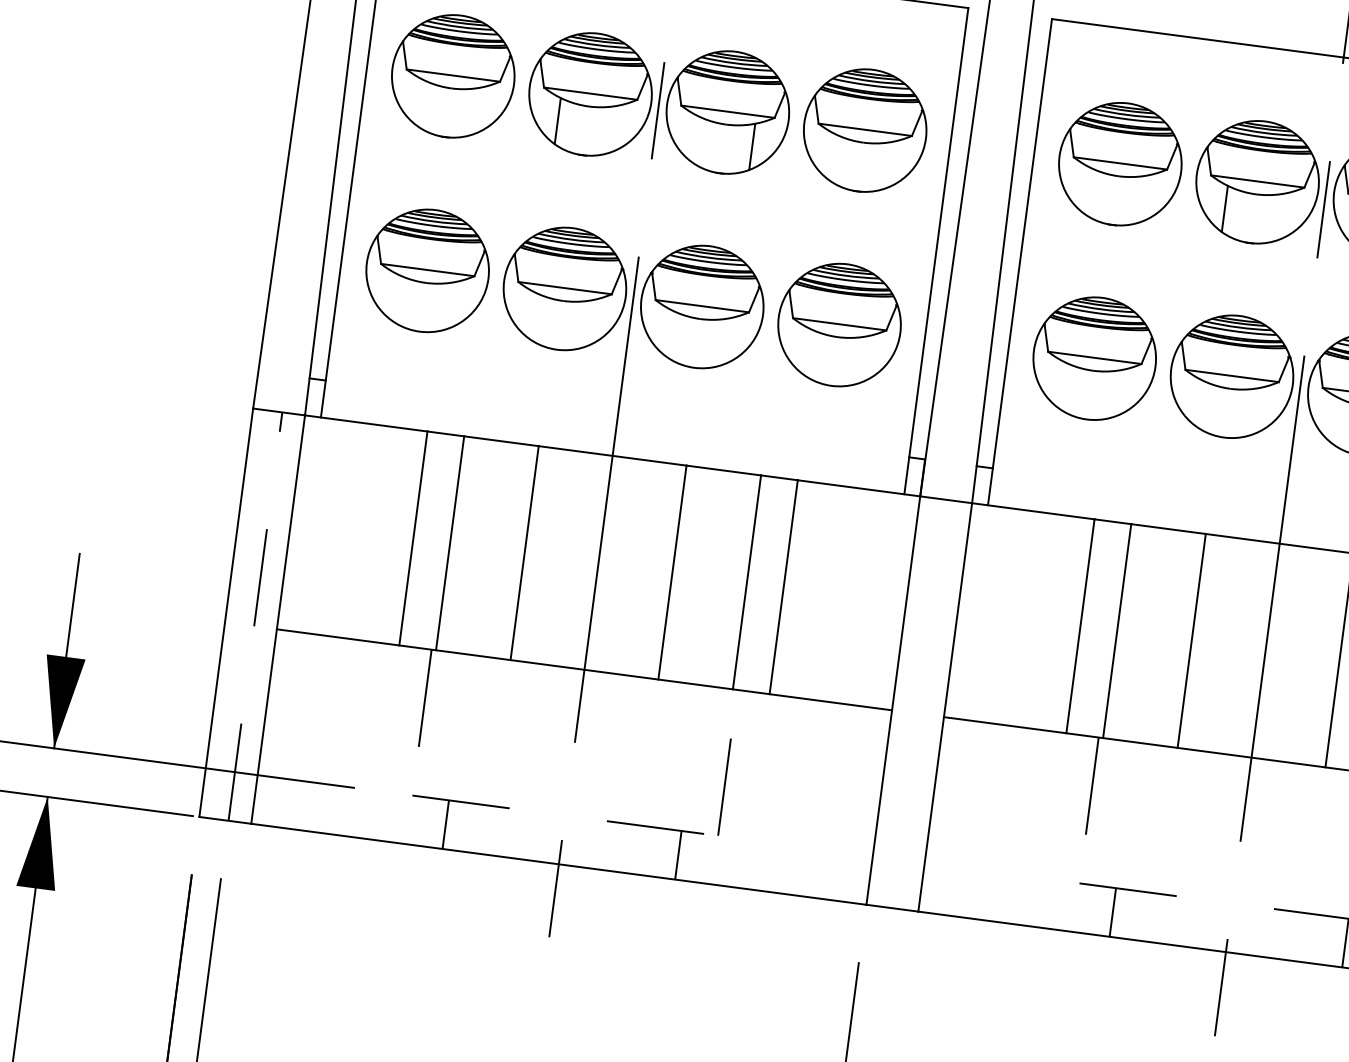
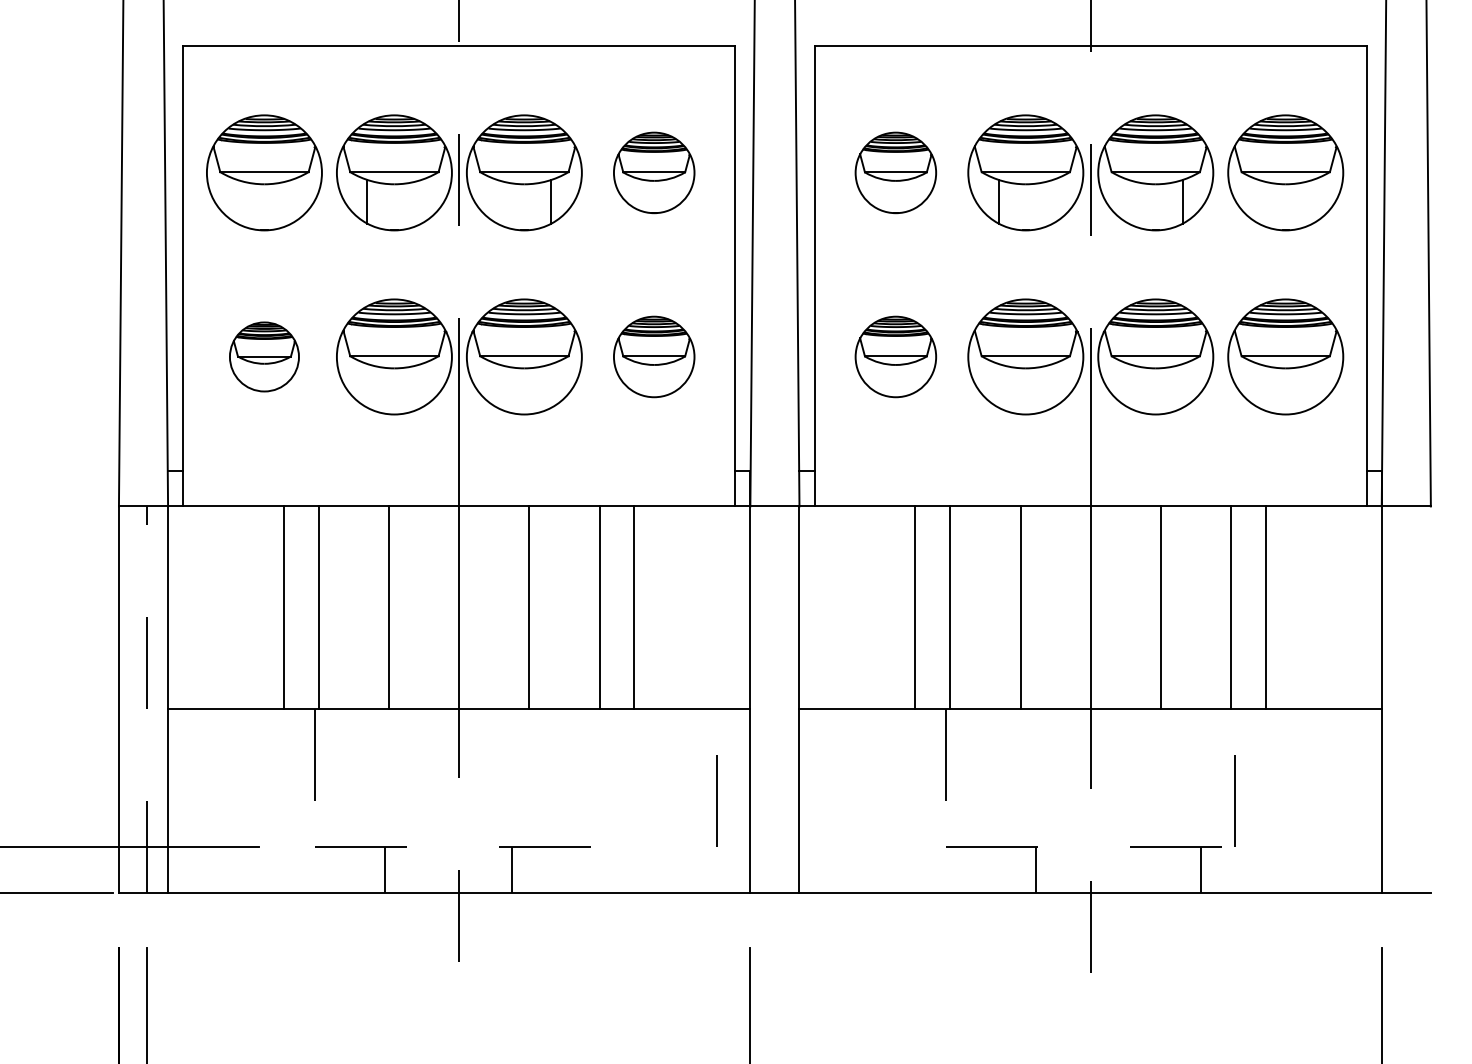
part: (864, 130) -> (653, 172), size x0.7
part: (1120, 163) -> (895, 172), size x0.7
part: (427, 270) -> (264, 356), size x0.6
part: (838, 324) -> (653, 356), size x0.7
part: (1094, 358) -> (895, 356), size x0.7
line: (724, 786) -> (716, 800), moved
line: (446, 825) -> (385, 870), moved
line: (678, 855) -> (512, 870), moved
line: (1112, 913) -> (1035, 870), moved

